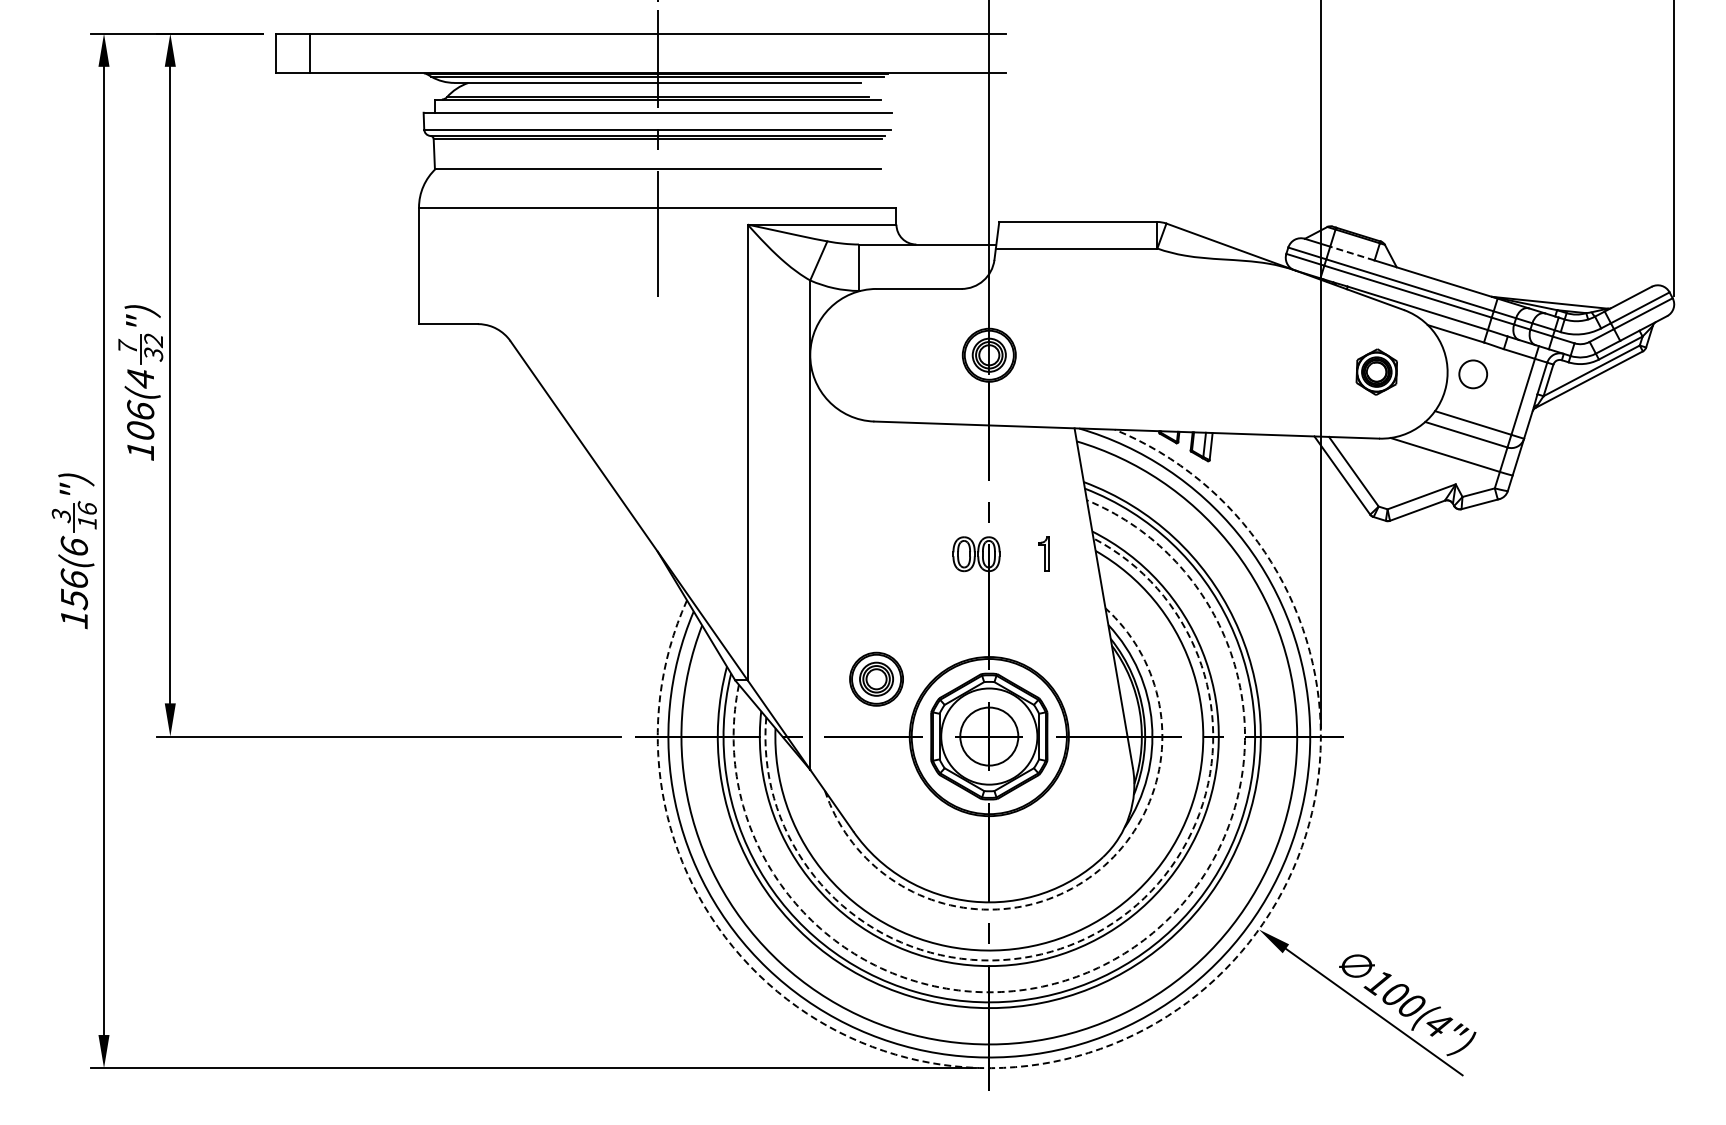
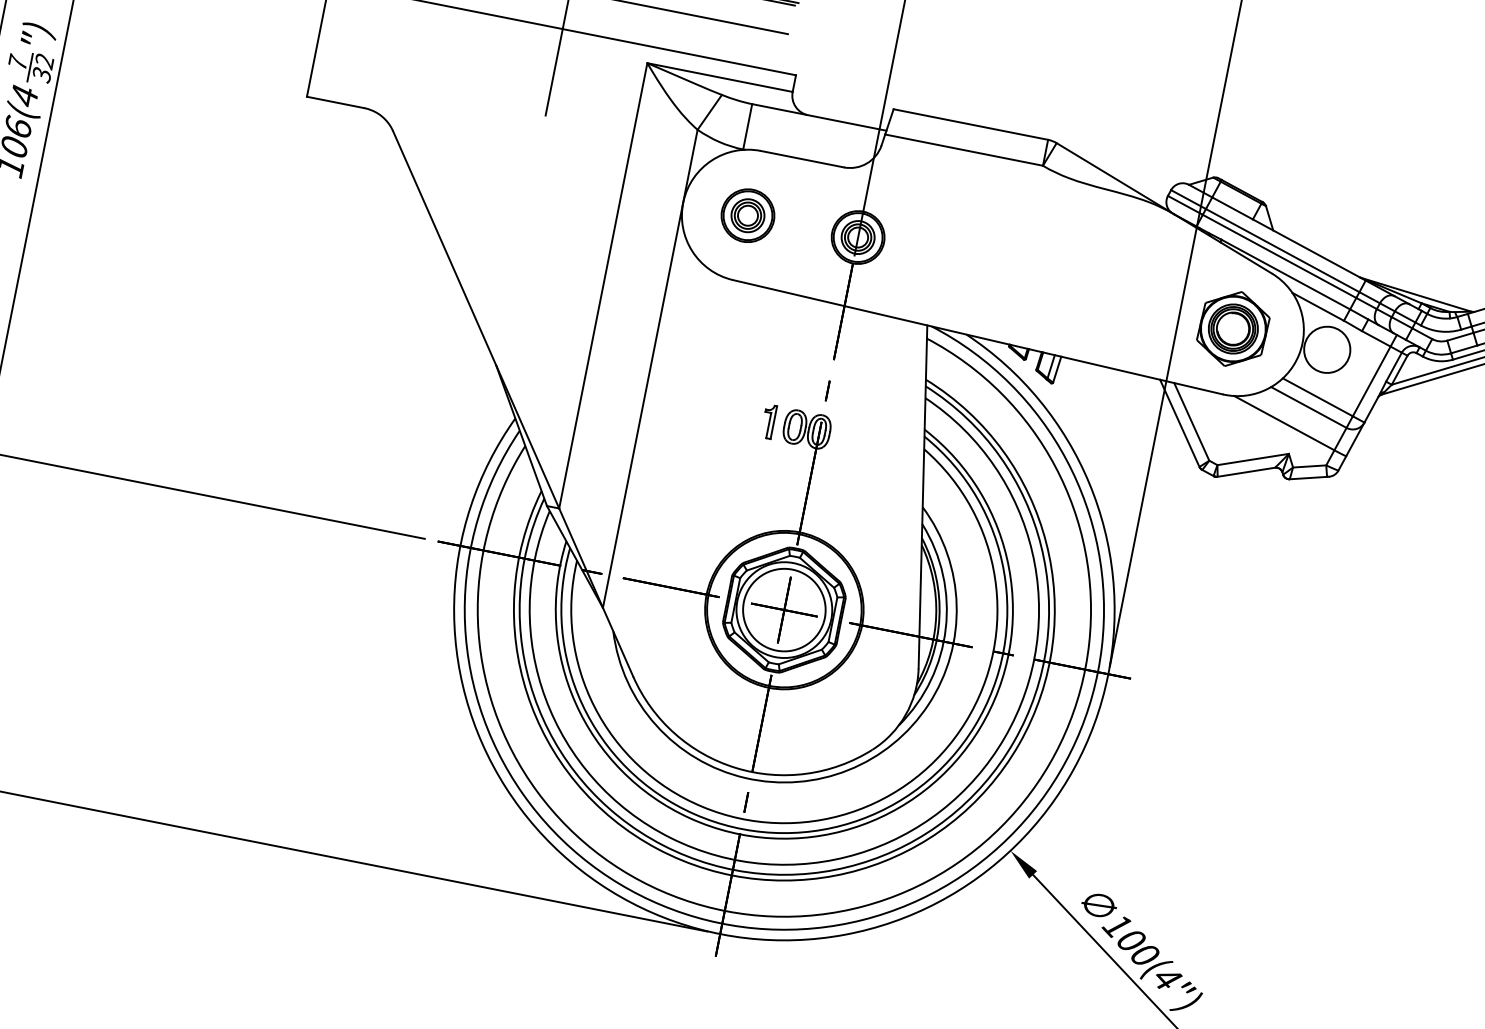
line: (1351, 253) -> (1231, 208), dashed -> solid
part: (1376, 371) -> (1233, 328), size x1.67
circle: (1473, 374) -> (1327, 350), size x1.67
part: (1043, 553) -> (768, 421), moved
part: (876, 678) -> (748, 214), moved
circle: (988, 736) -> (783, 609), size x1.43
arc: (1083, 881) -> (848, 769), dashed -> solid
arc: (1096, 933) -> (851, 823), dashed -> solid
arc: (1109, 962) -> (858, 854), dashed -> solid
arc: (1112, 1044) -> (845, 934), dashed -> solid

